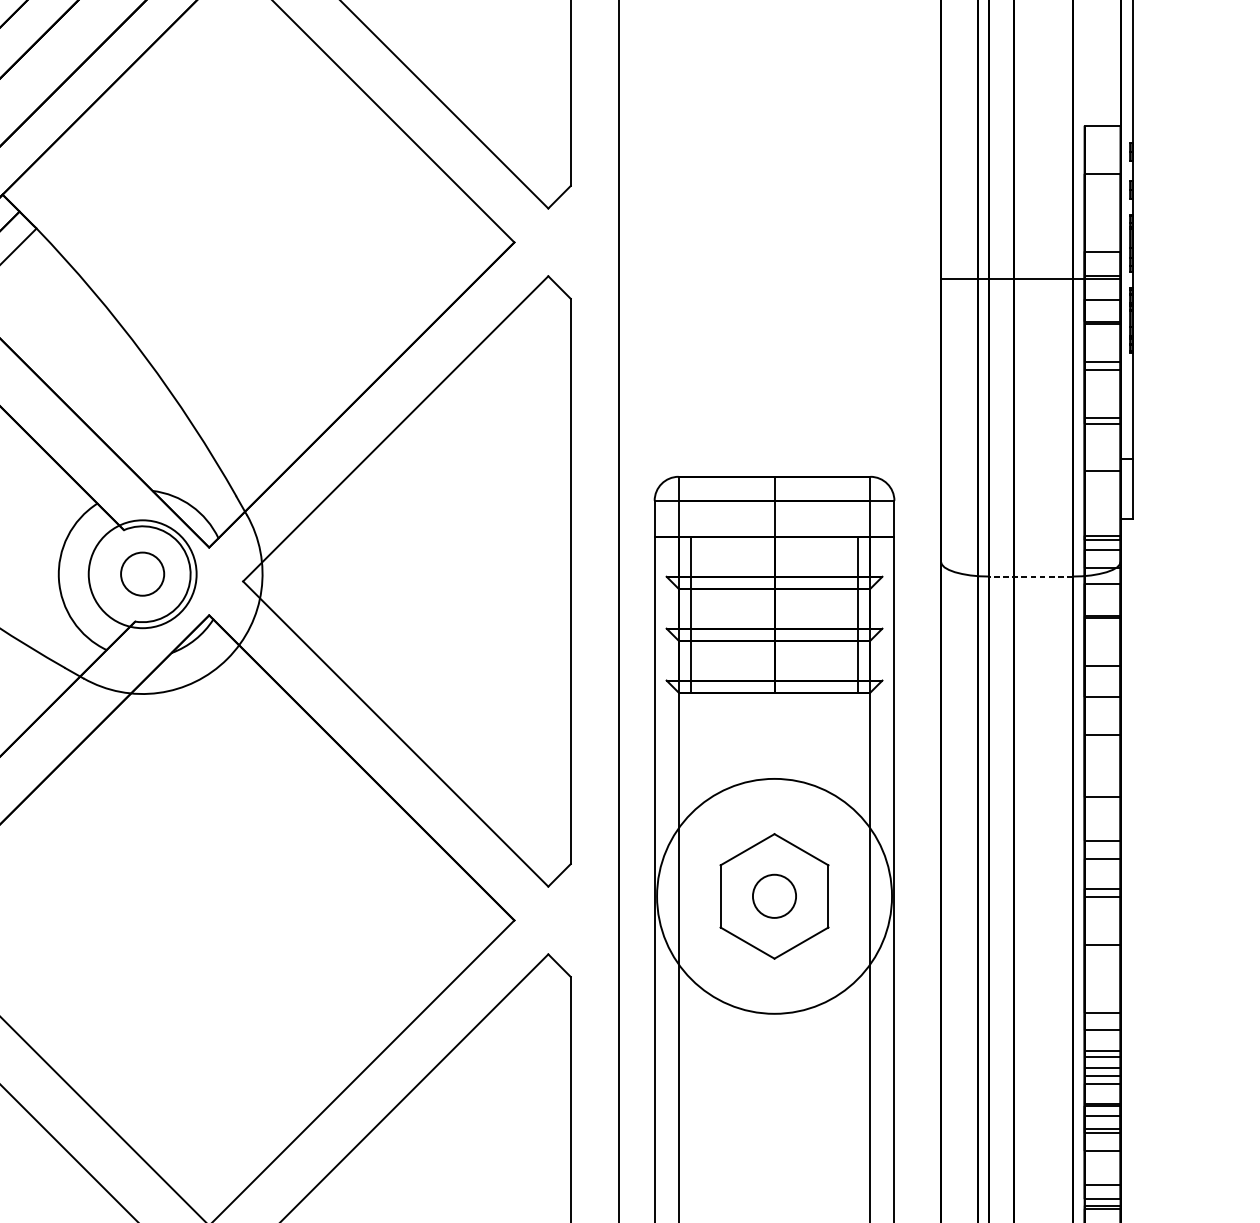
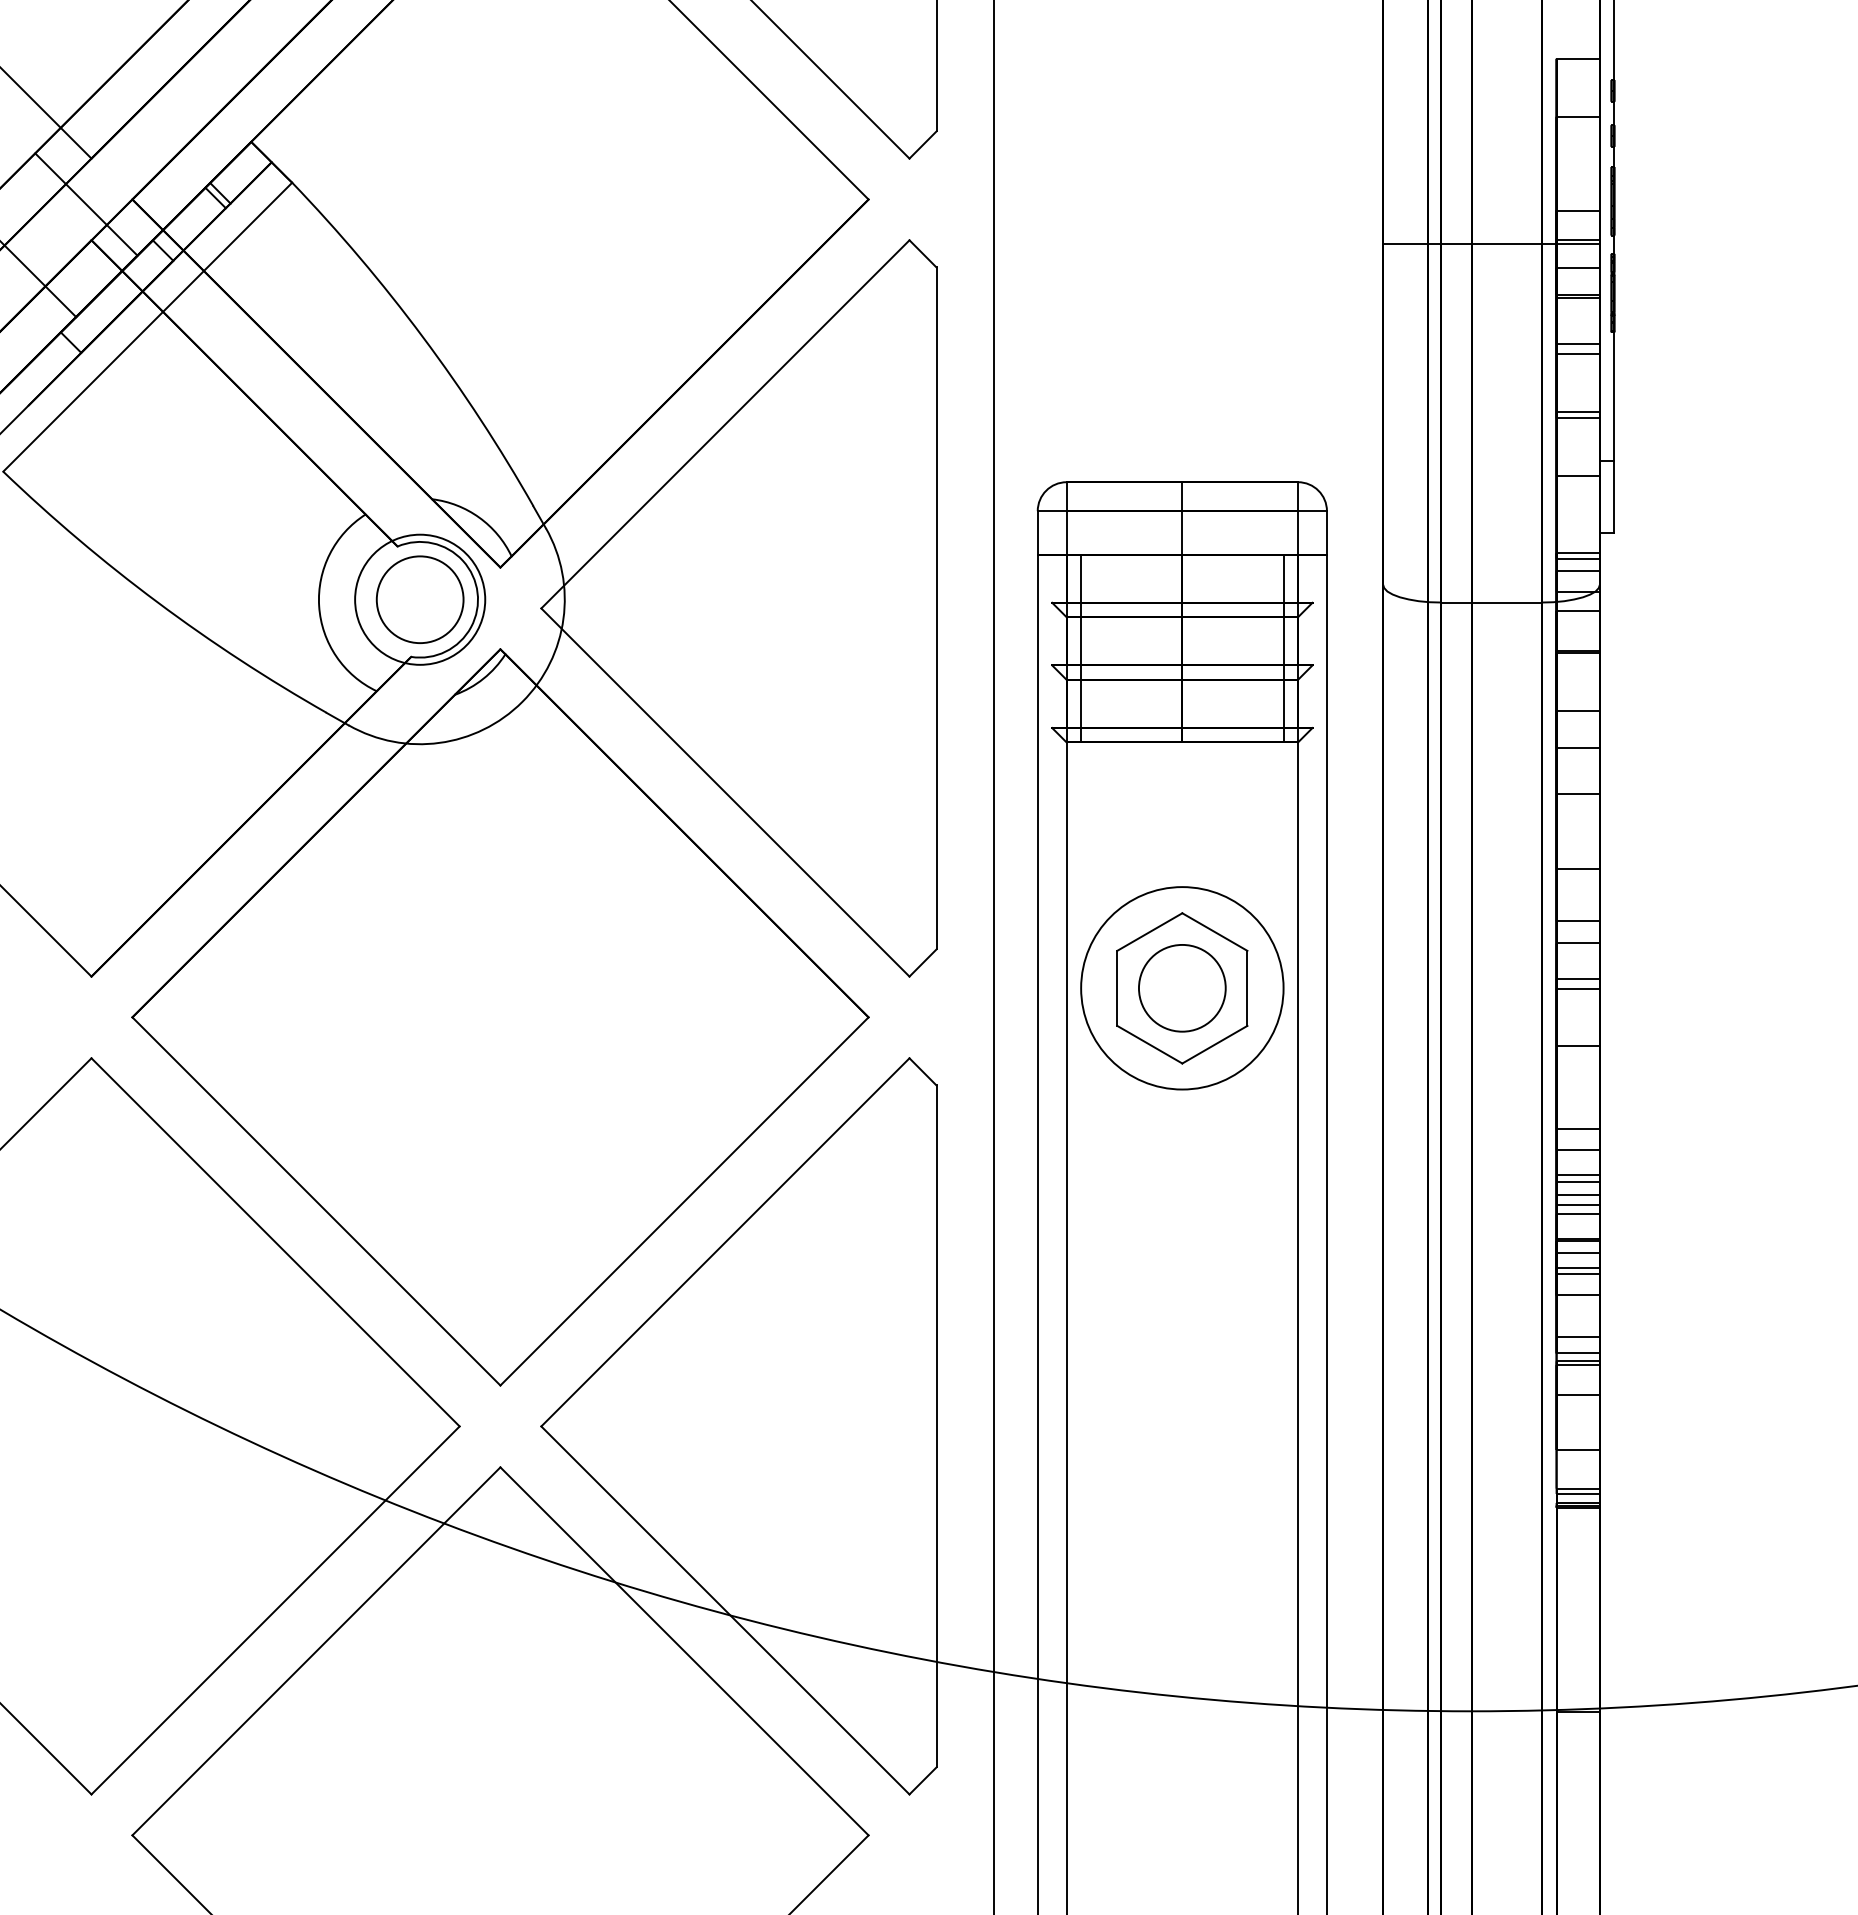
circle: (142, 574) -> (419, 599), size x1.67
line: (1030, 576) -> (1491, 602), dashed -> solid
circle: (773, 895) -> (1181, 987), size x1.67
circle: (774, 896) -> (1182, 988), size x0.71

